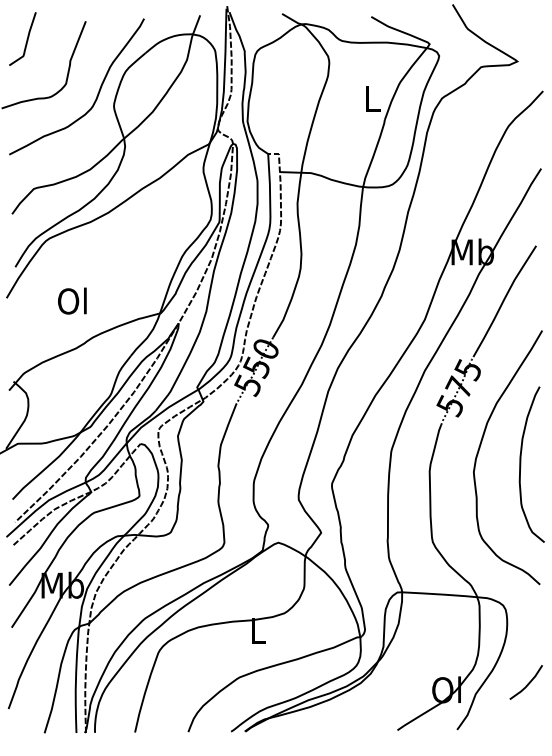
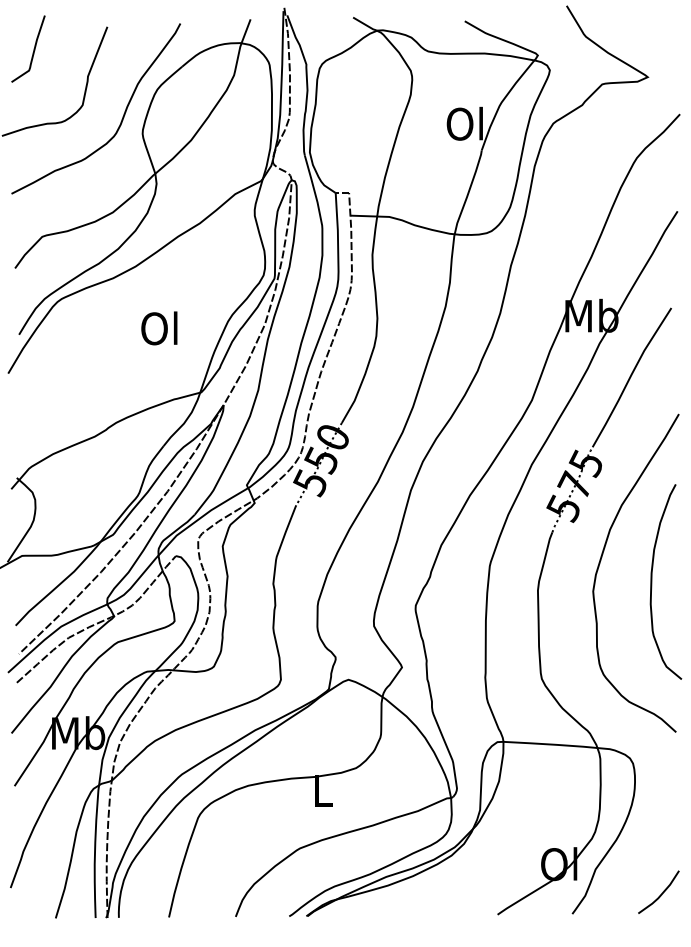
text: (371, 98) -> (465, 123), L -> Ol
text: (72, 300) -> (159, 327), moved
curve: (527, 683) -> (660, 893), moved

